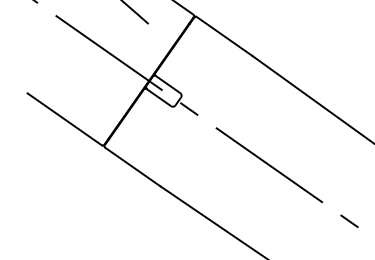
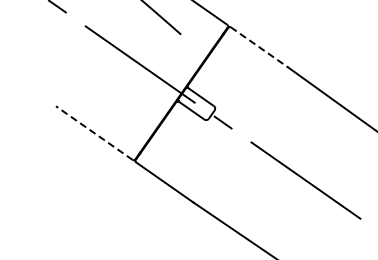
line: (224, 36) -> (259, 47), solid -> dashed
line: (64, 119) -> (94, 133), solid -> dashed

